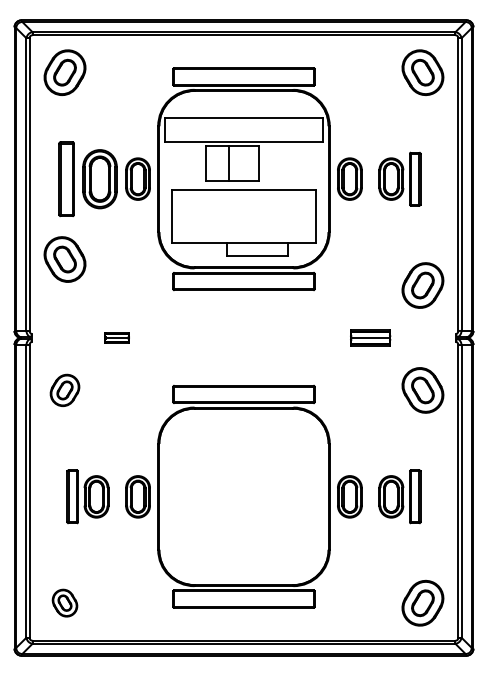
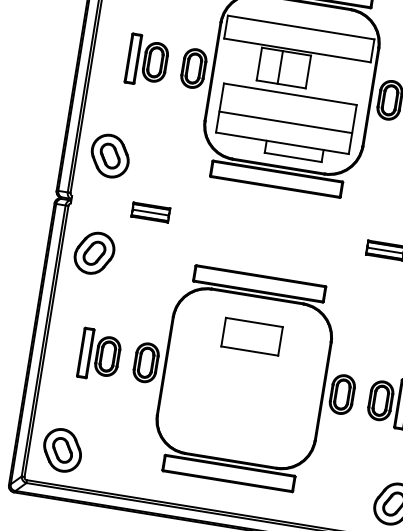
part: (87, 178) -> (147, 60), size x0.71
line: (243, 220) -> (285, 122), added
part: (64, 259) -> (109, 156), moved
part: (116, 337) -> (150, 211), size x1.67
part: (64, 390) -> (94, 253), size x1.43
part: (244, 451) -> (251, 336), added
part: (64, 602) -> (62, 449), size x1.67

